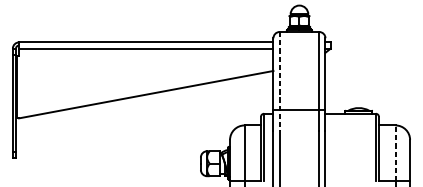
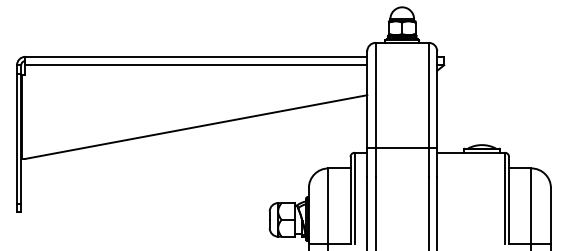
line: (279, 81) -> (375, 109), dashed -> solid
line: (395, 153) -> (531, 206), dashed -> solid

